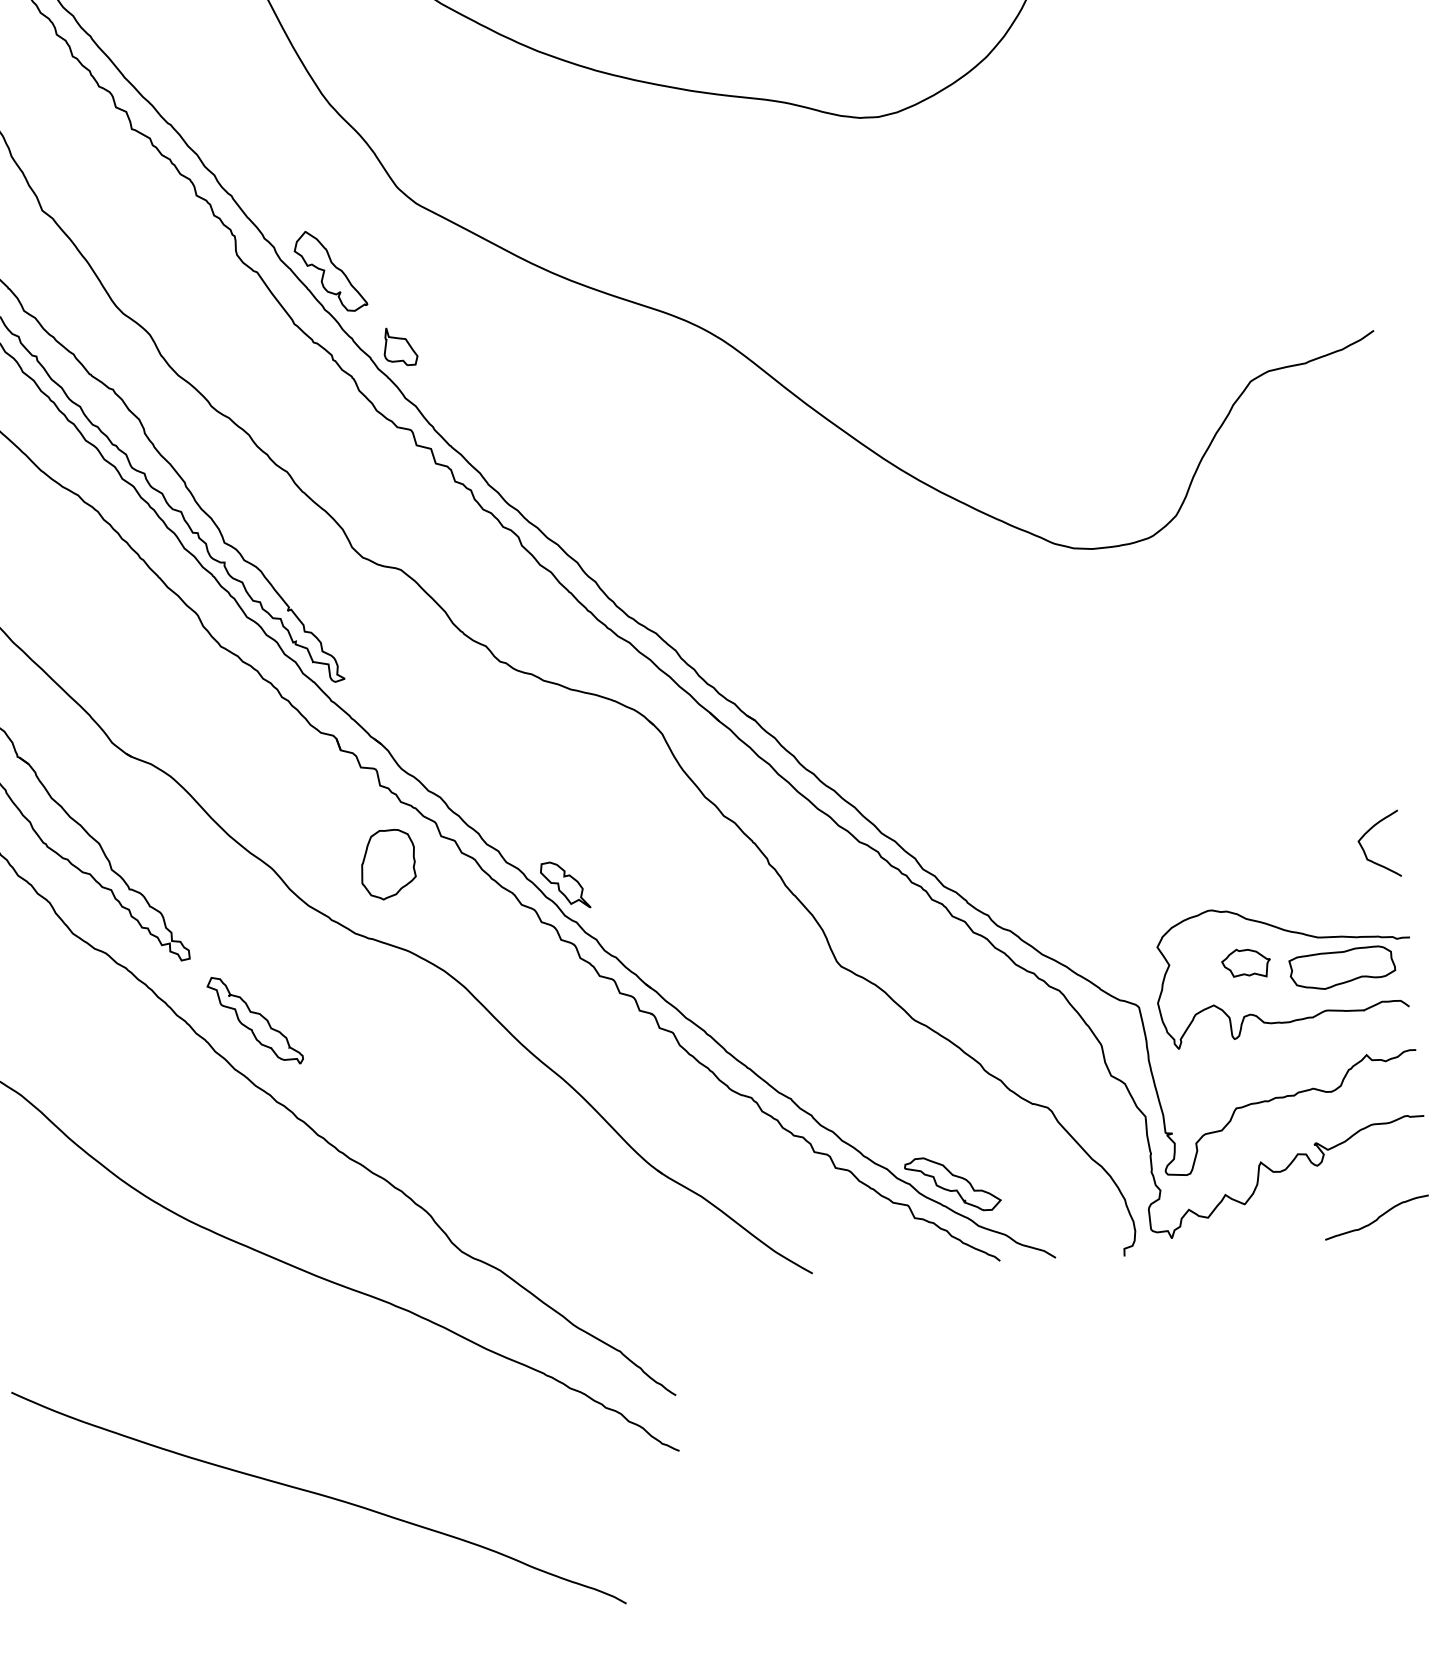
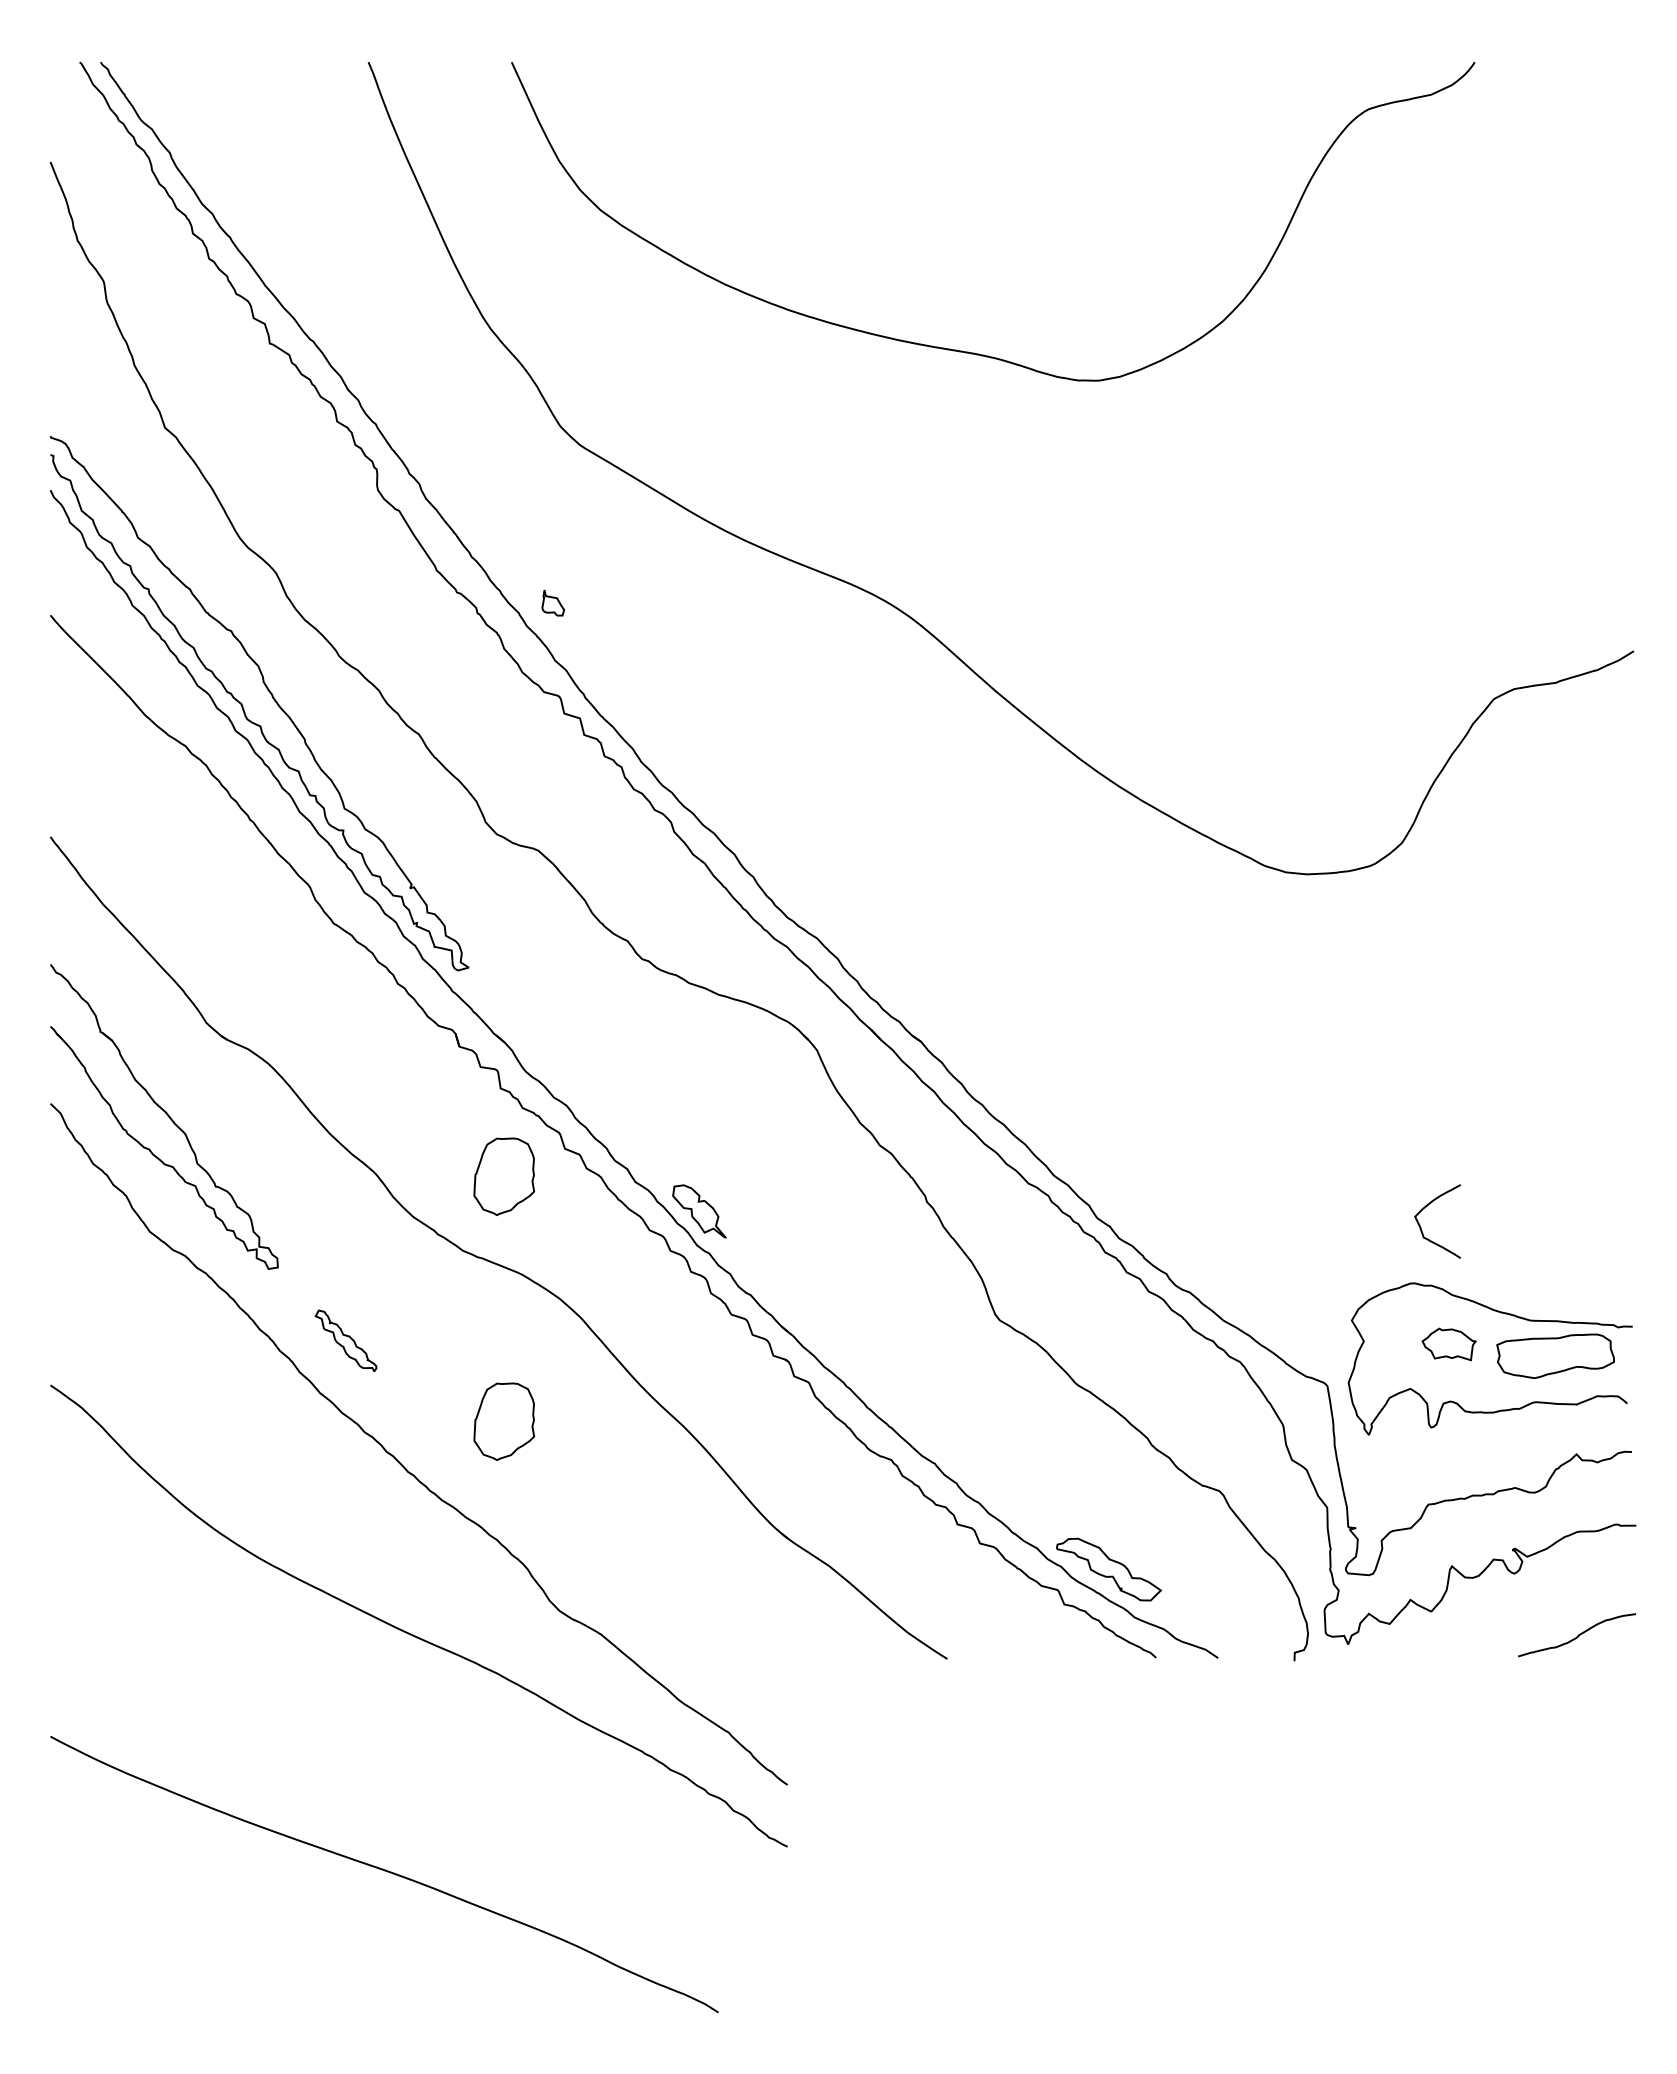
part: (330, 271) -> (480, 514), removed
part: (400, 346) -> (553, 602), size x0.6
curve: (1364, 850) -> (1421, 1227), moved
part: (254, 1020) -> (345, 1340), size x0.6
part: (401, 1084) -> (504, 1421), added

